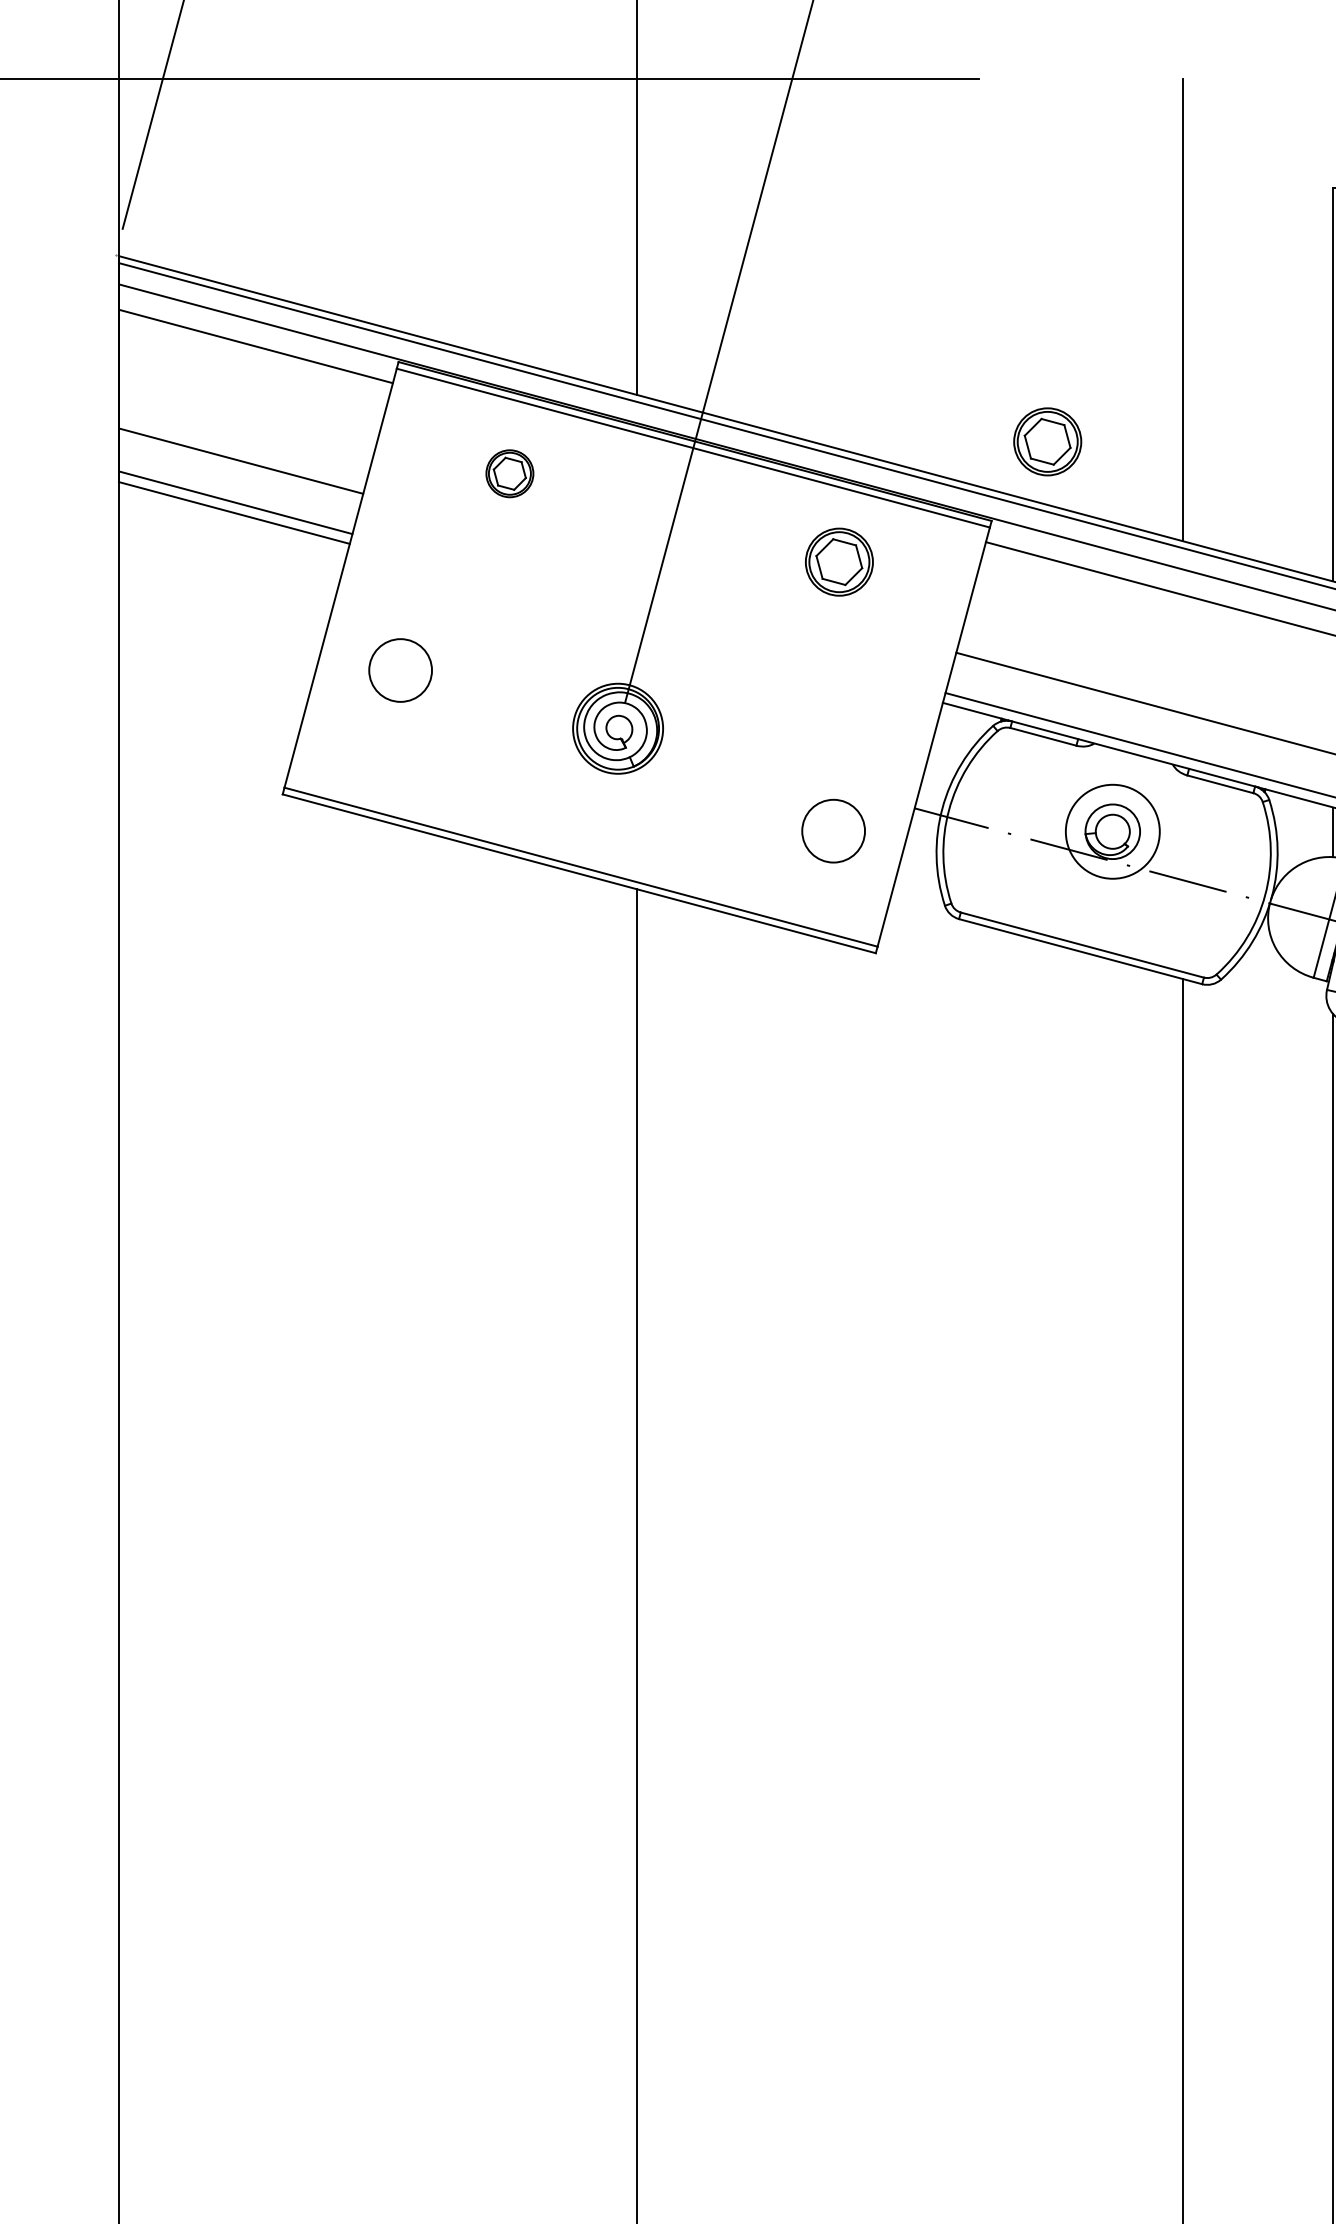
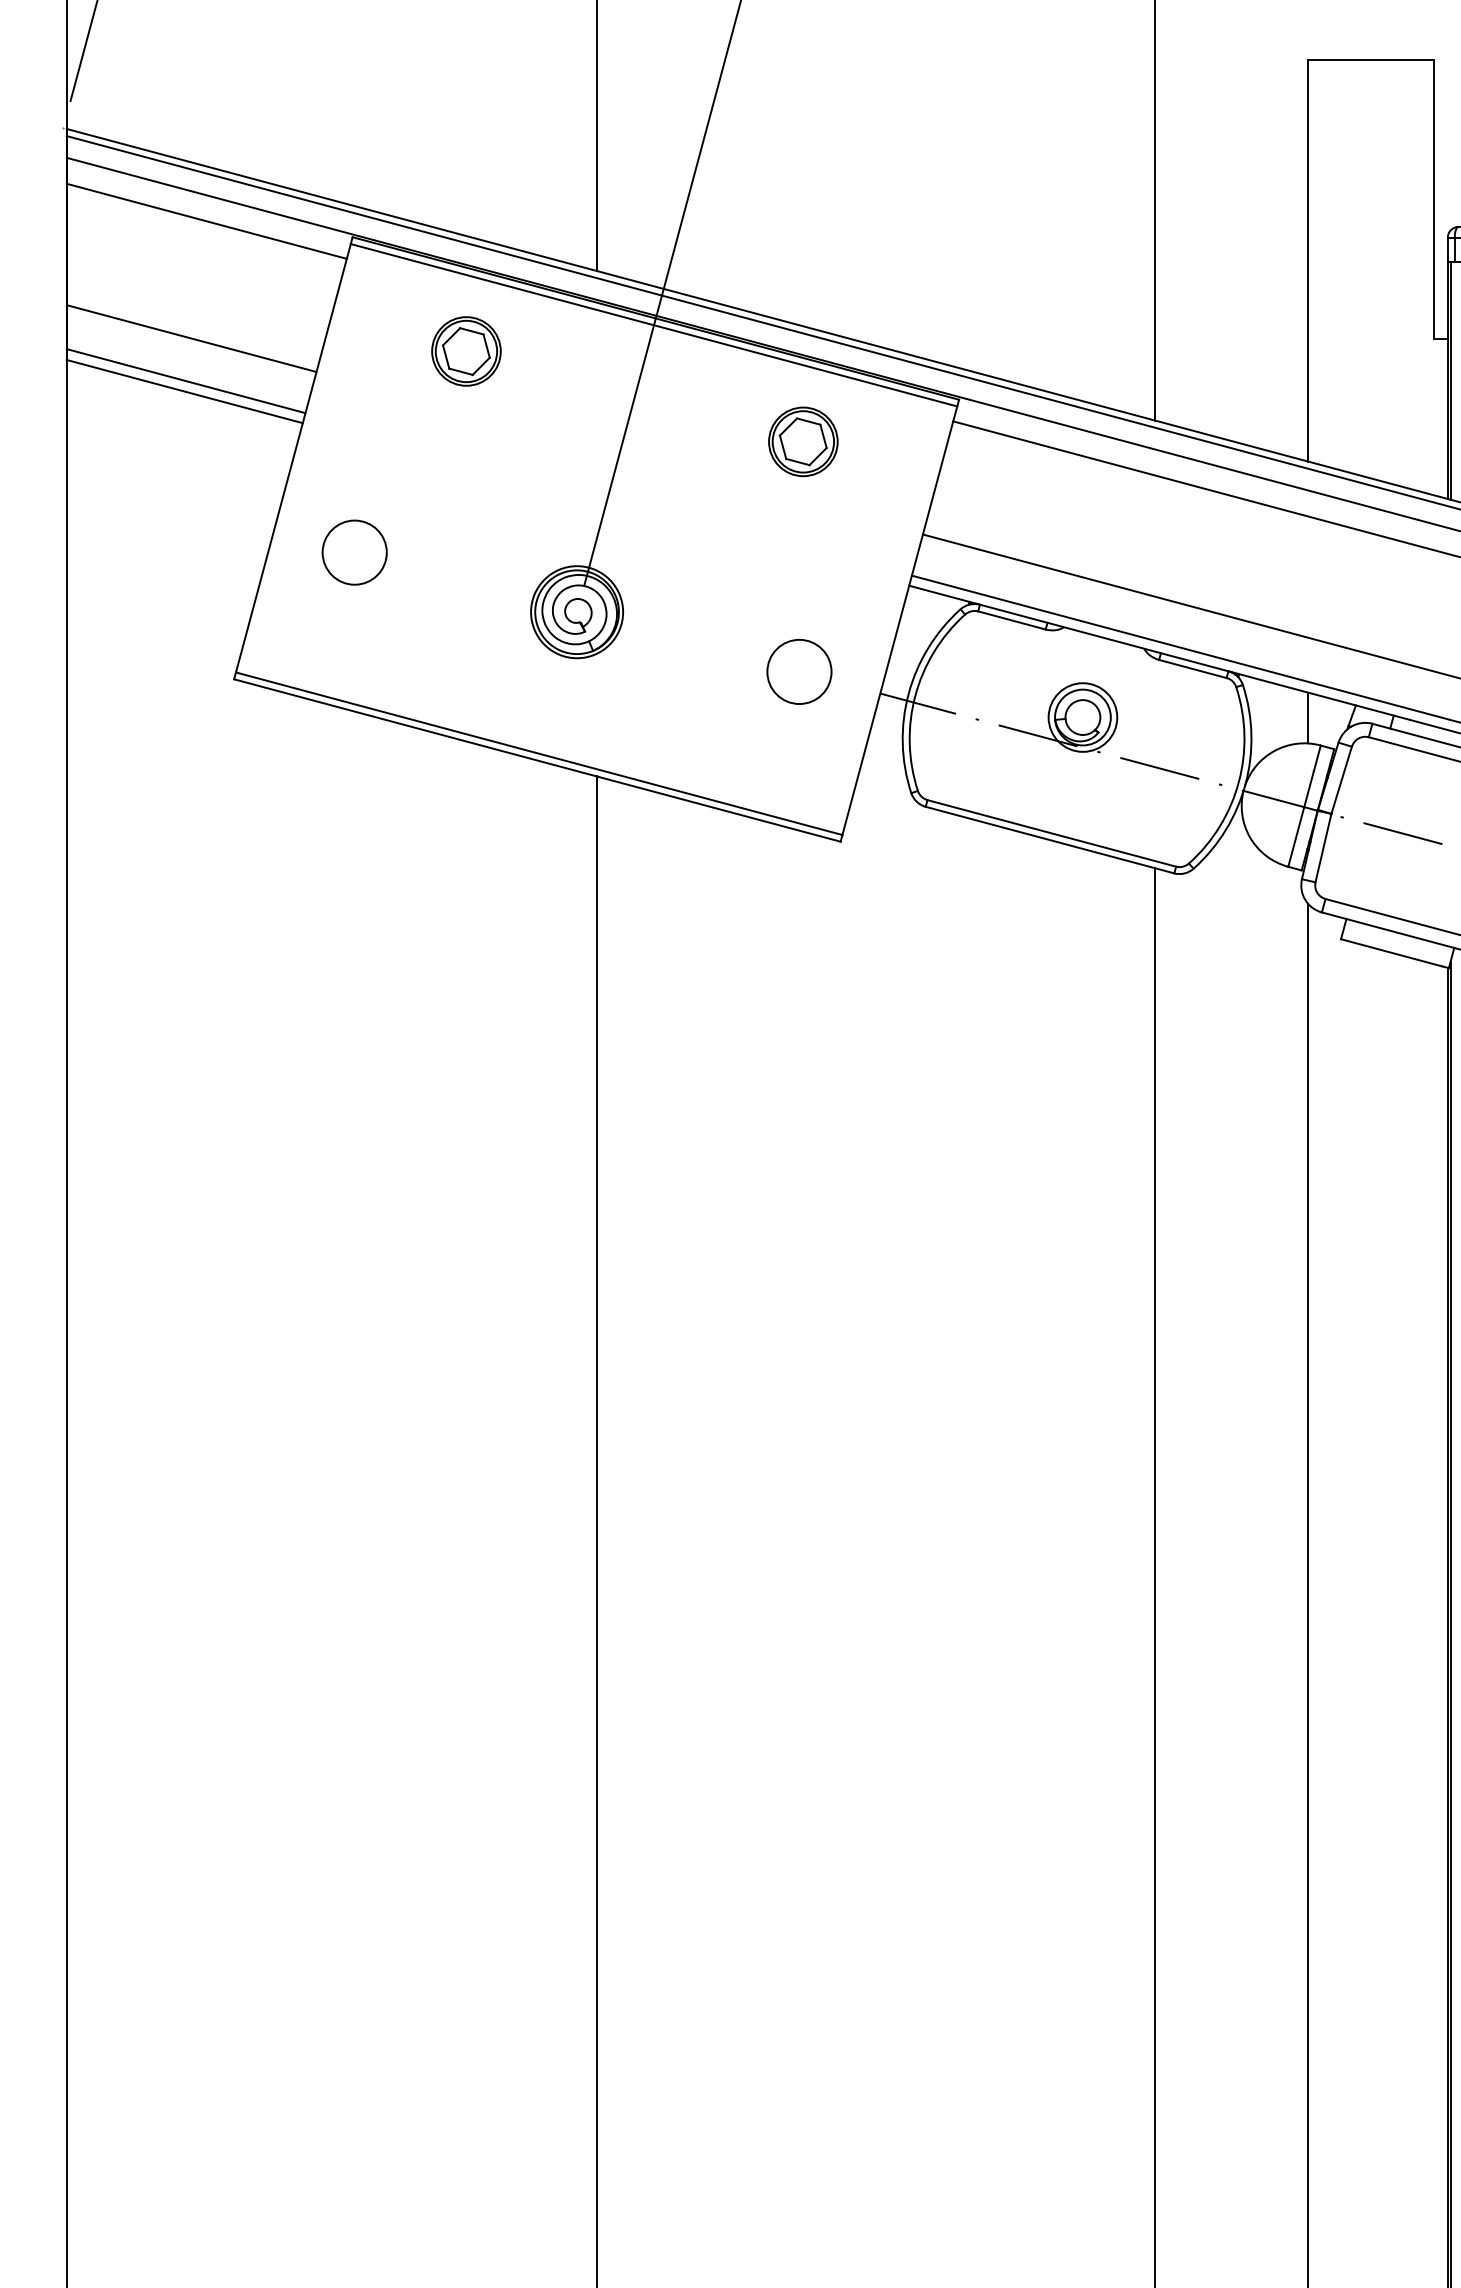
part: (1047, 441) -> (1016, 318), removed
part: (509, 473) -> (466, 351), size x1.43
circle: (833, 830) -> (799, 671), moved
circle: (1112, 831) -> (1082, 717), size x0.71

